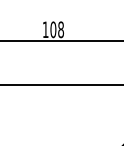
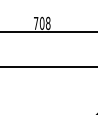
text: (46, 29) -> (36, 23), 108 -> 708

